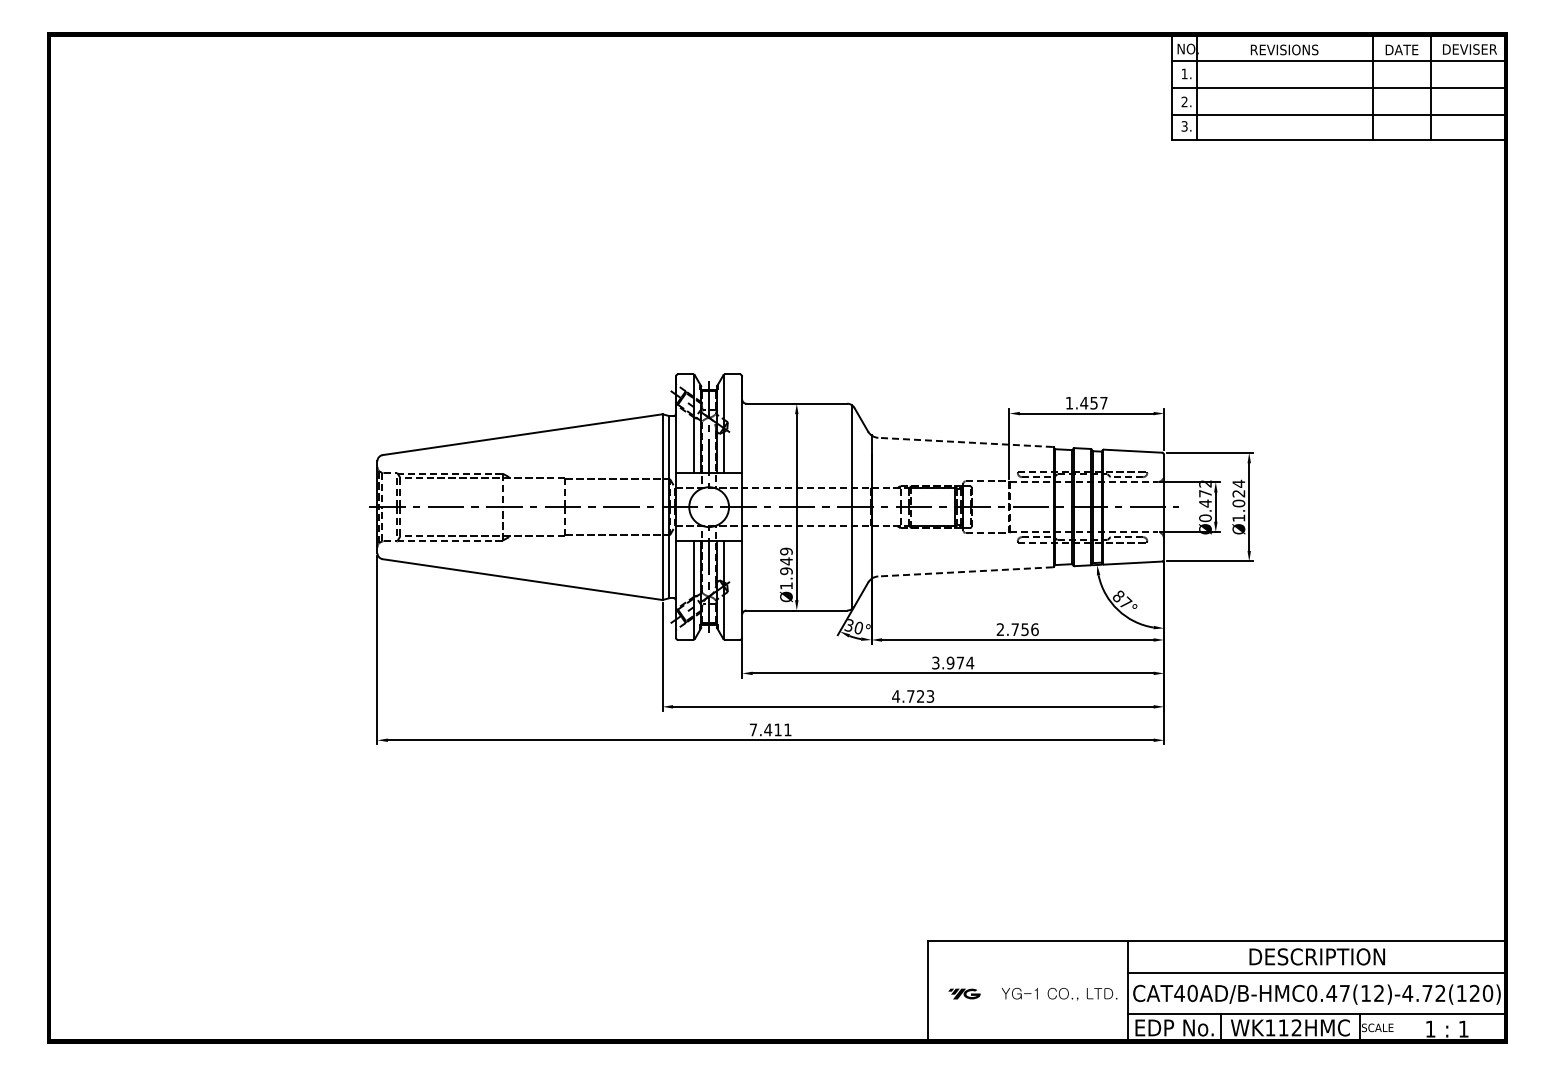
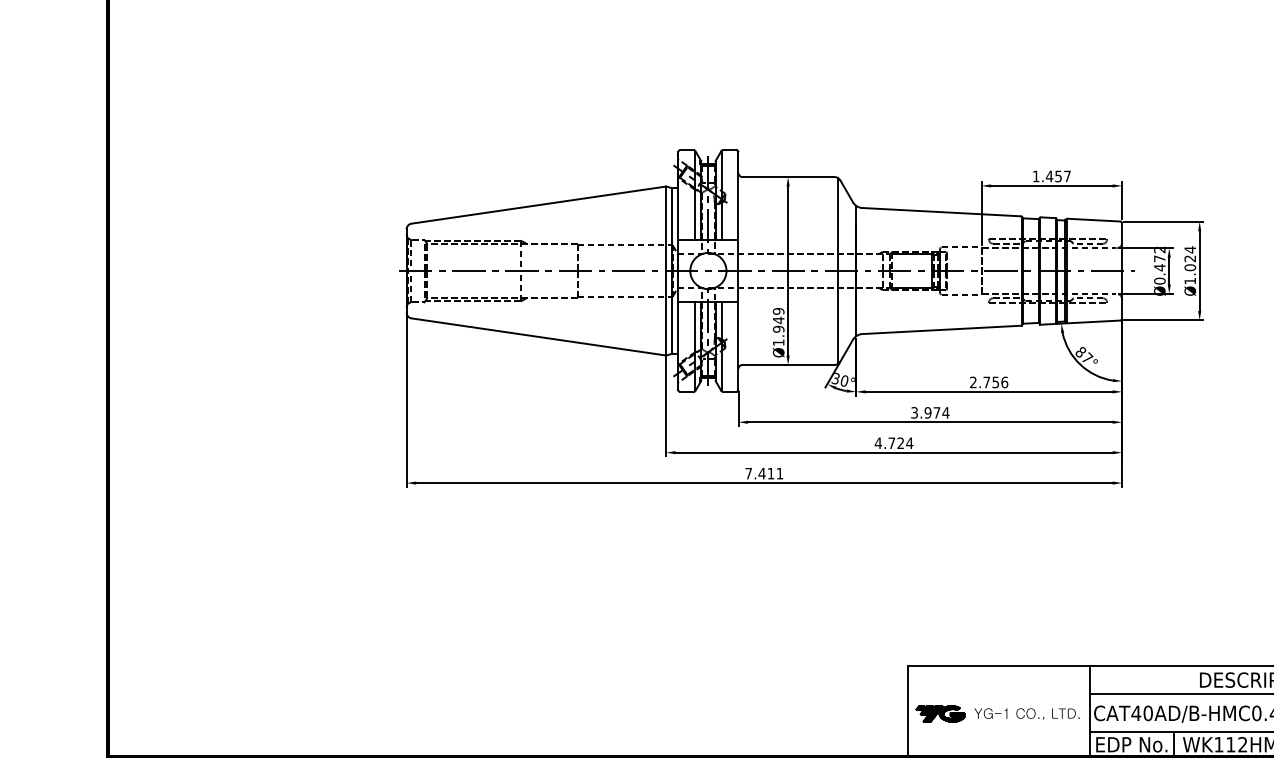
line: (965, 442) -> (941, 212), dashed -> solid
line: (965, 571) -> (941, 329), dashed -> solid
text: (930, 696) -> (909, 443), 4.723 -> 4.724
part: (964, 993) -> (940, 713), size x1.67

